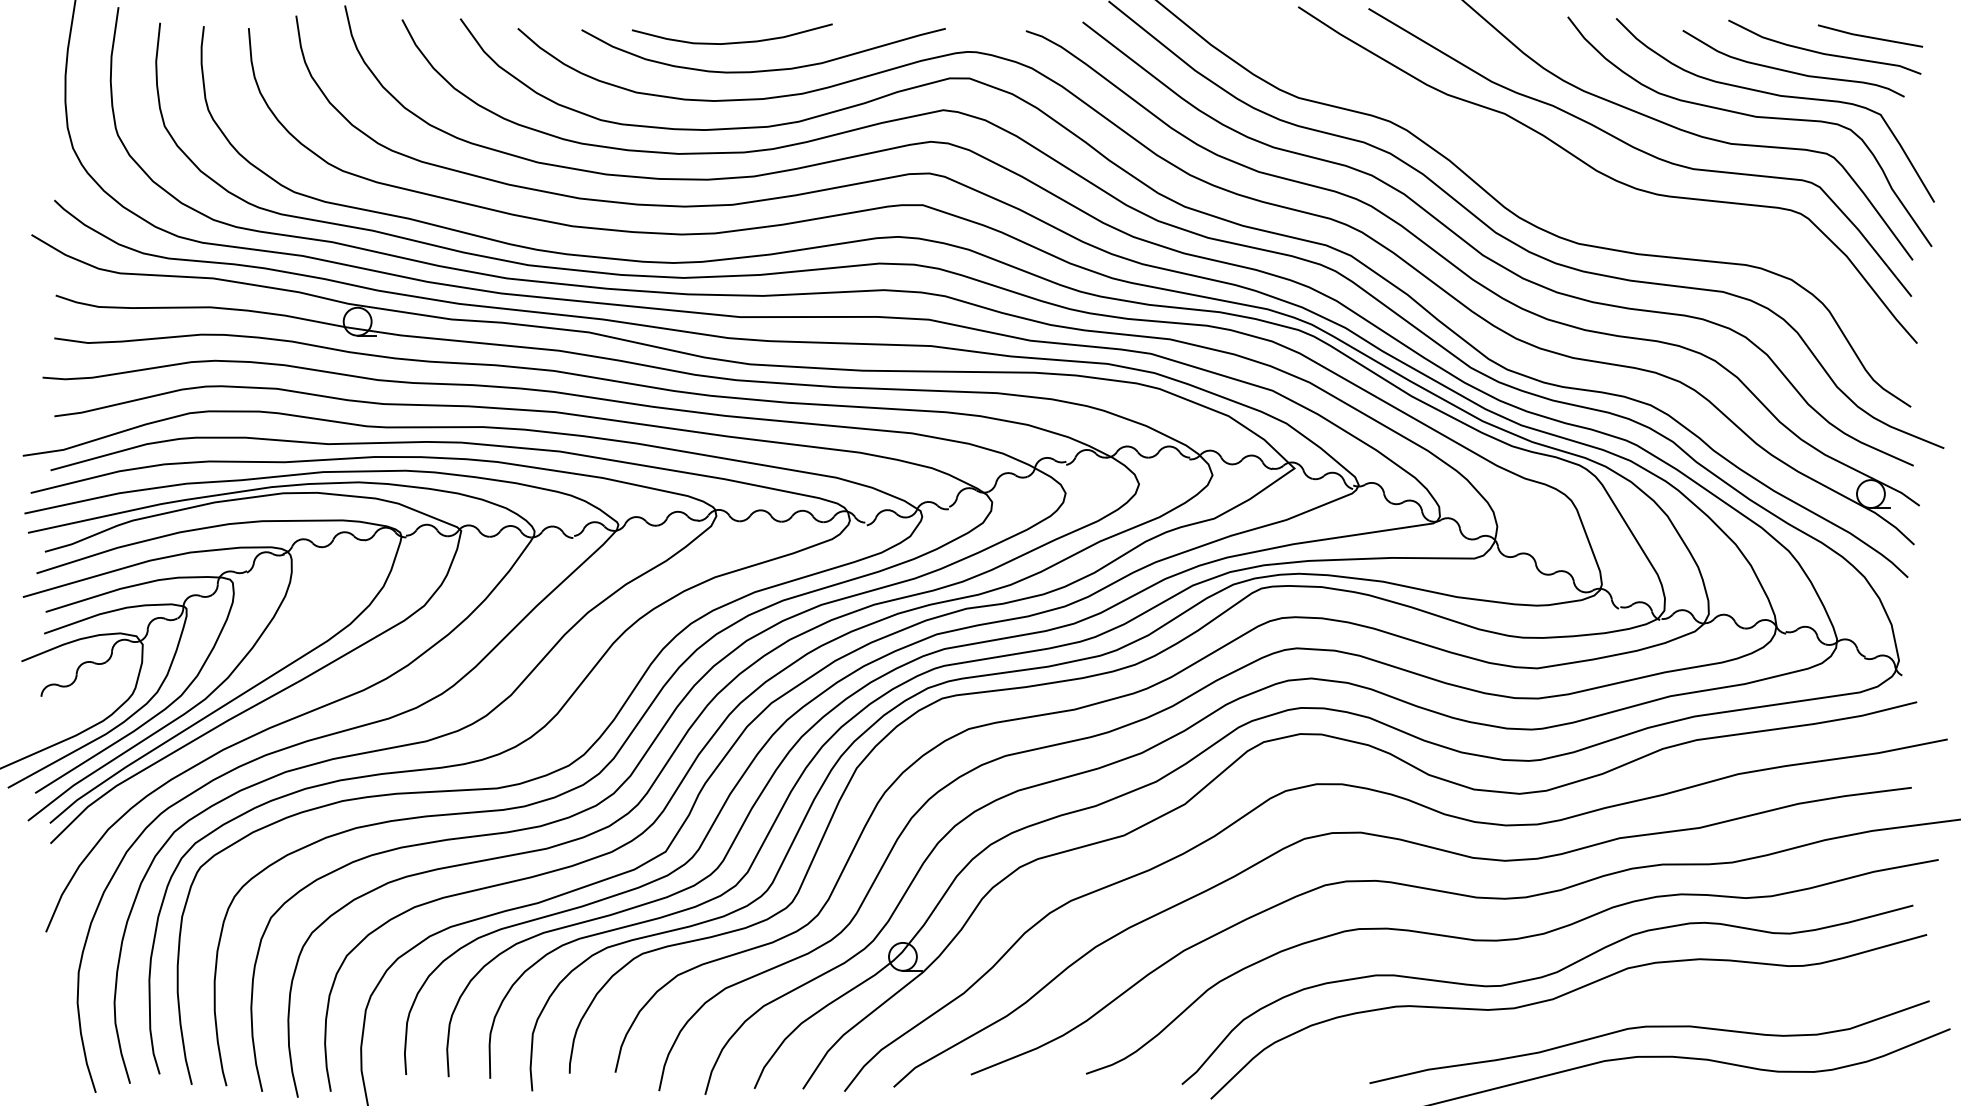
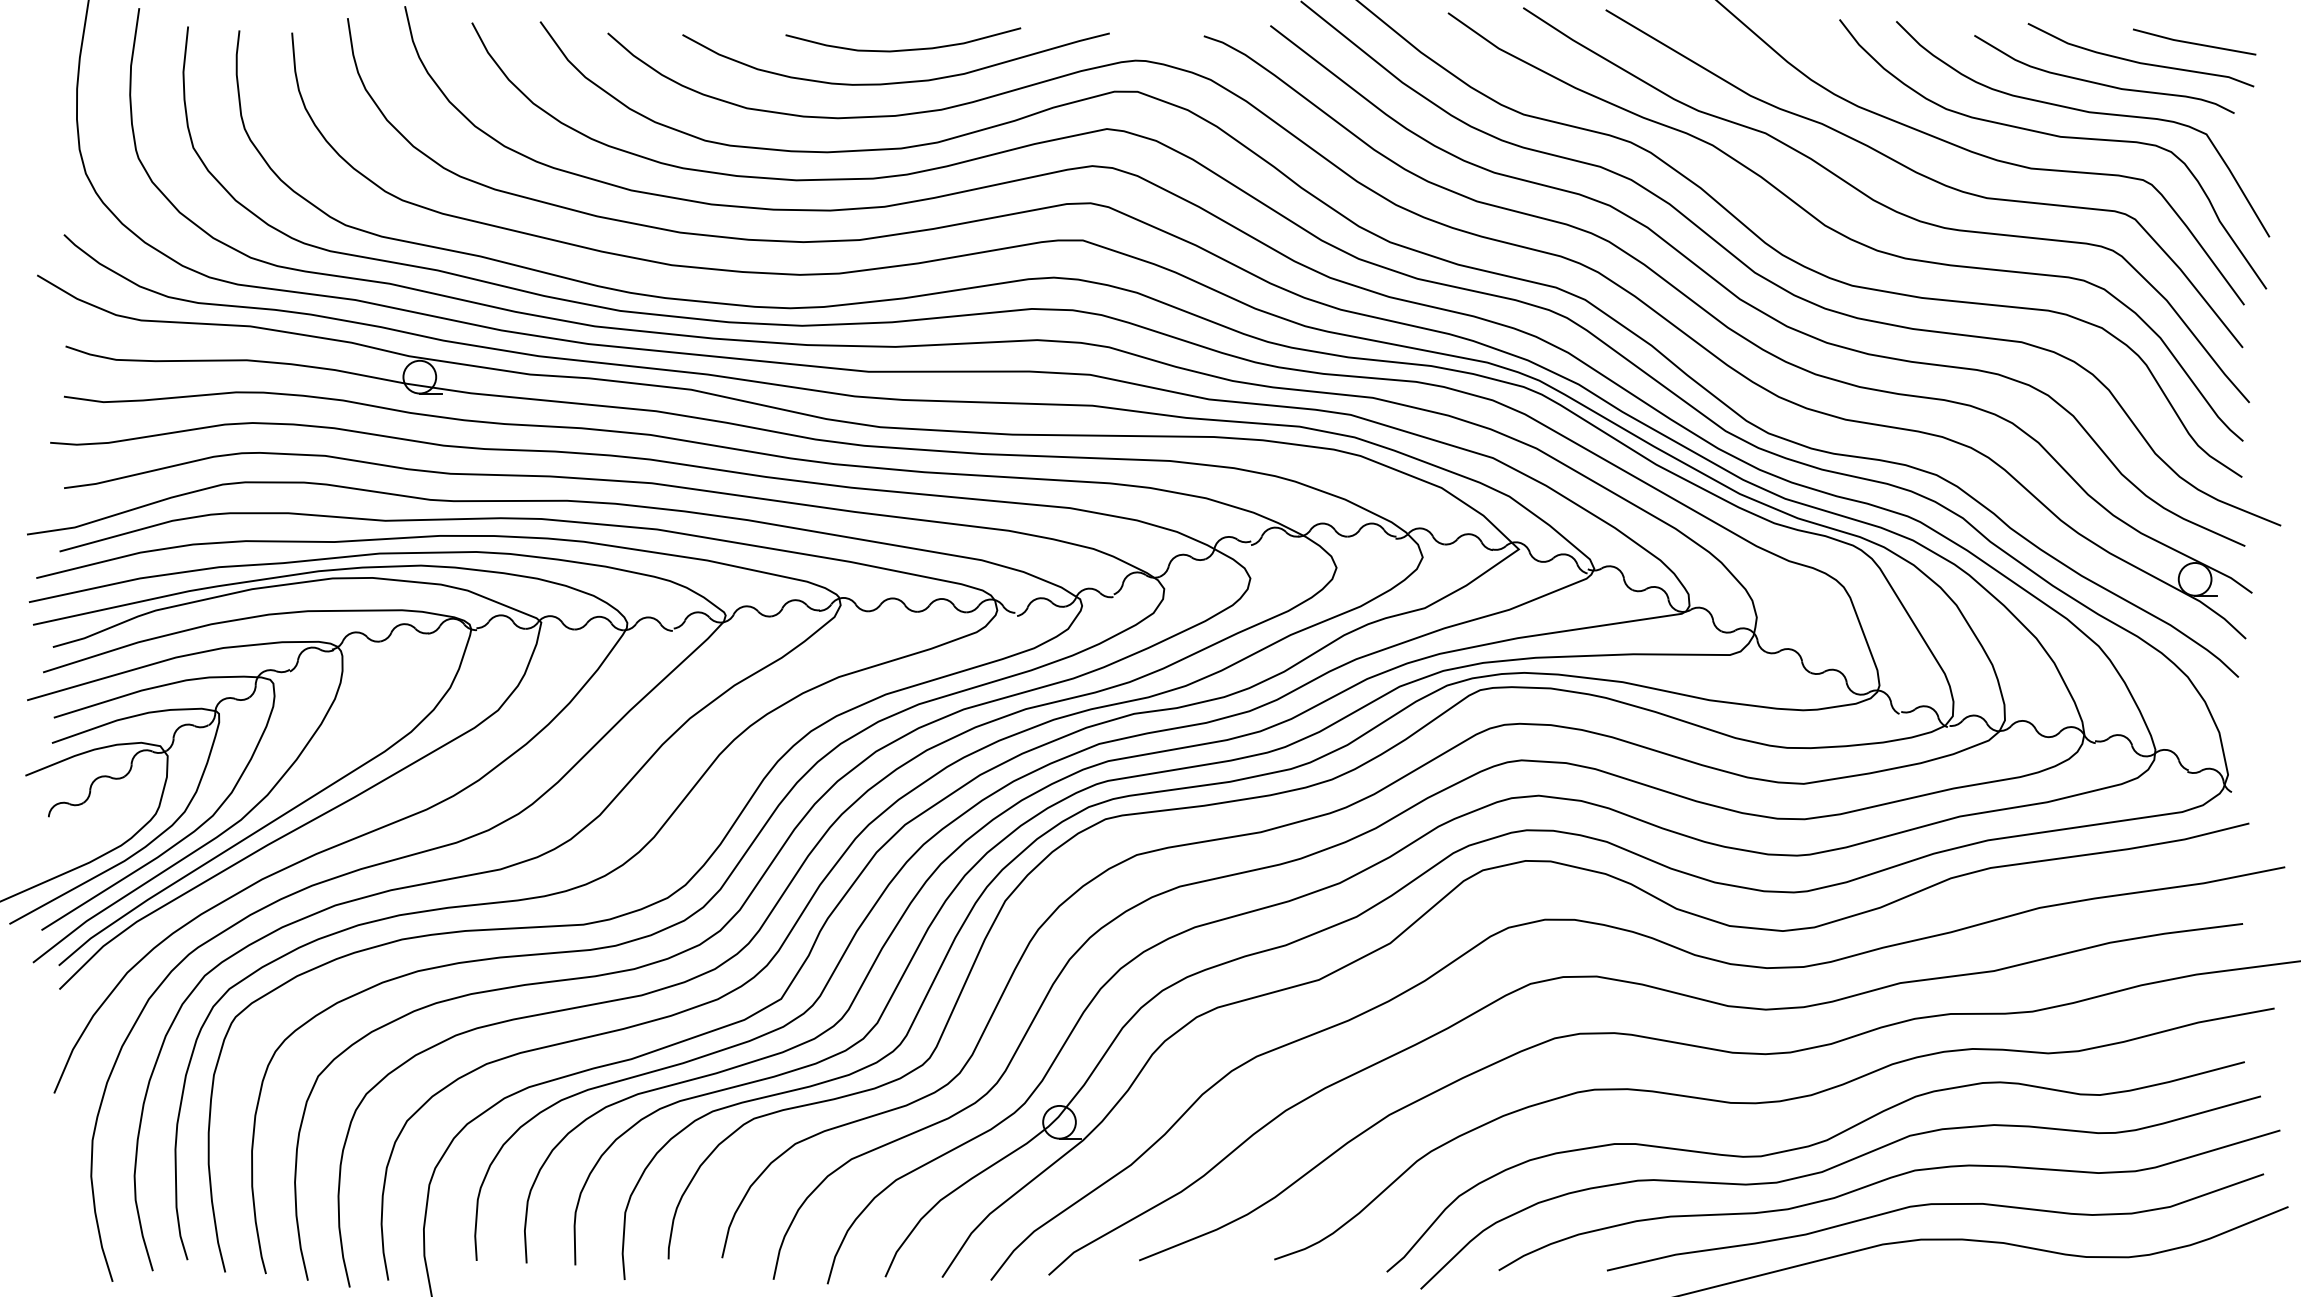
curve: (732, 42) -> (903, 49), moved
curve: (1570, 199) -> (1842, 233), added
curve: (1605, 1007) -> (1883, 1181), added

